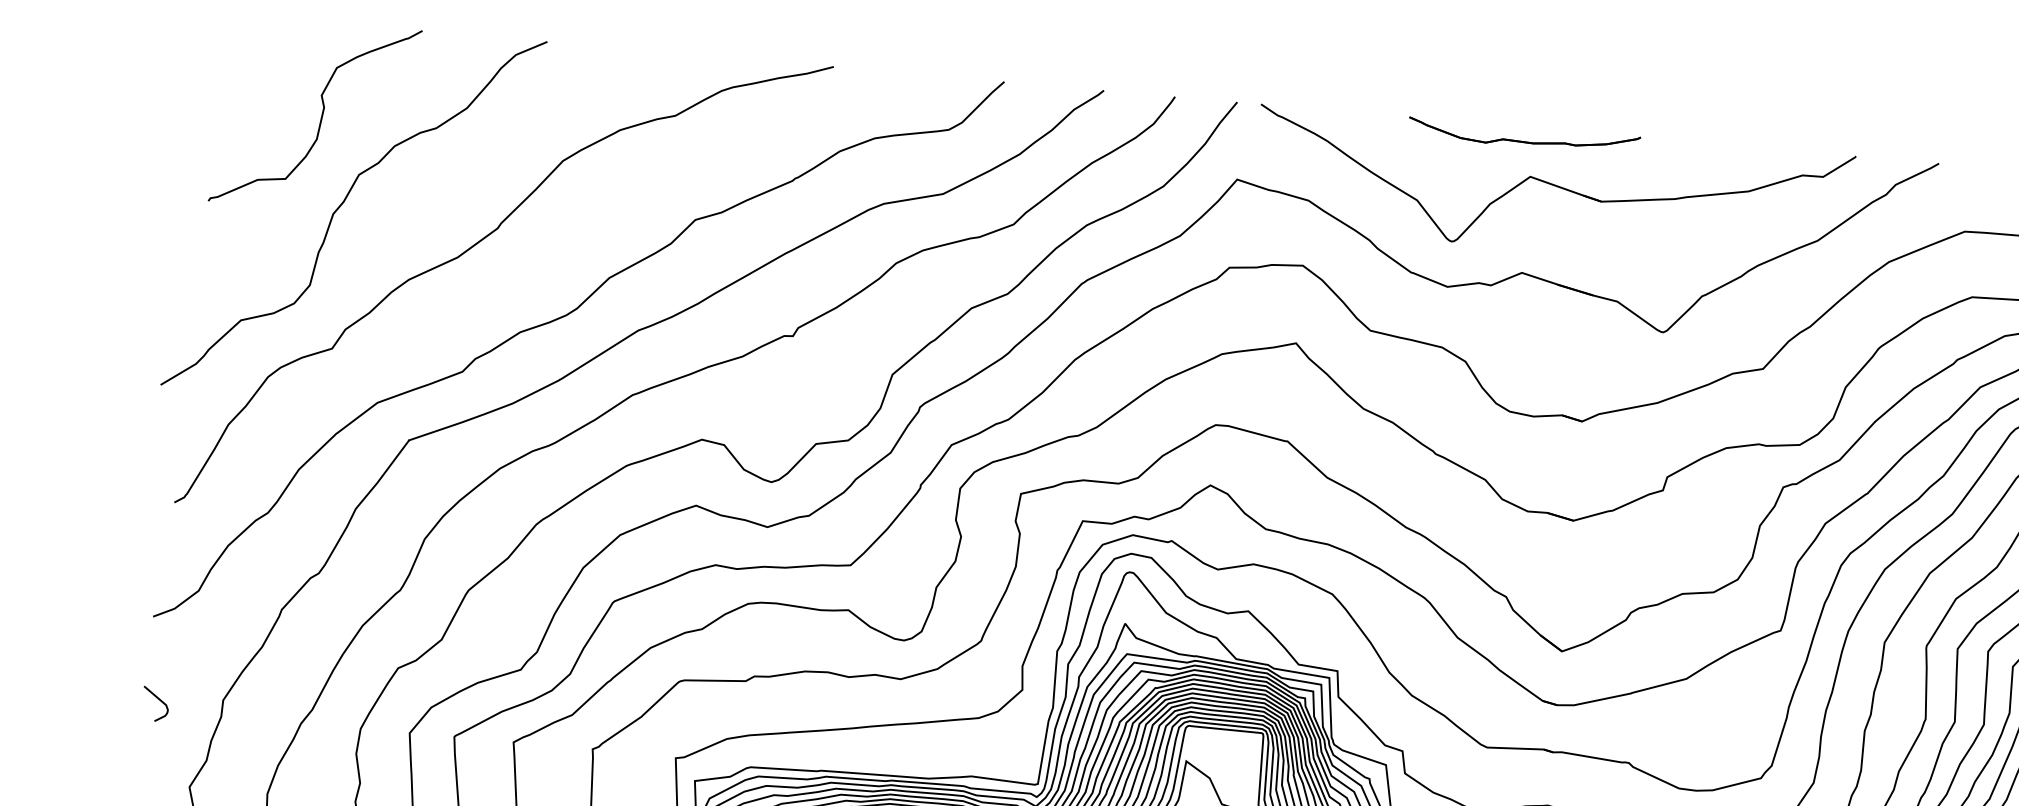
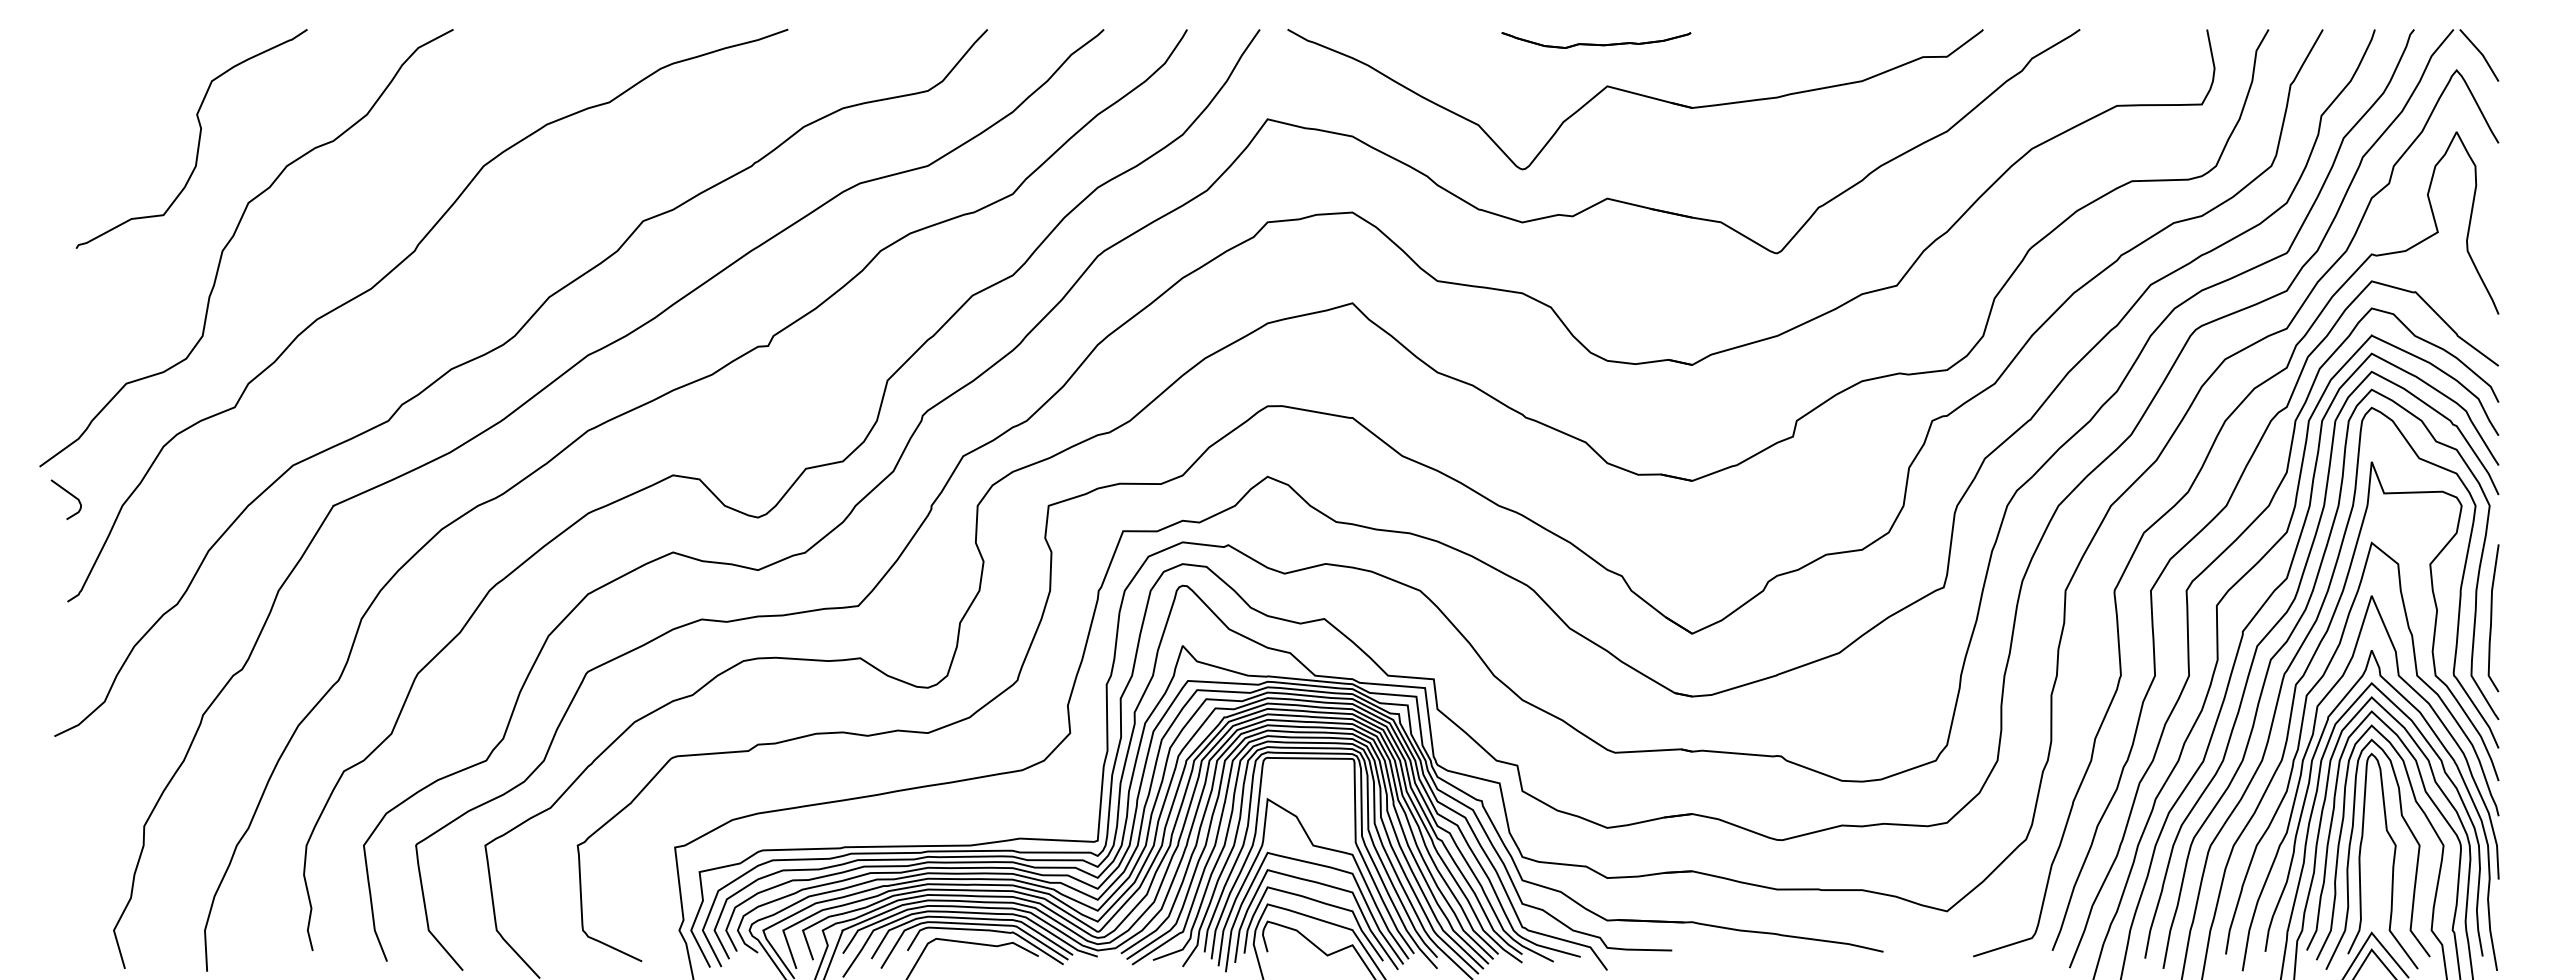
part: (1524, 136) -> (1596, 40), size x0.7
curve: (158, 700) -> (69, 494), moved

